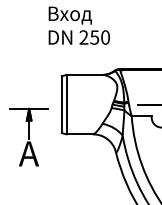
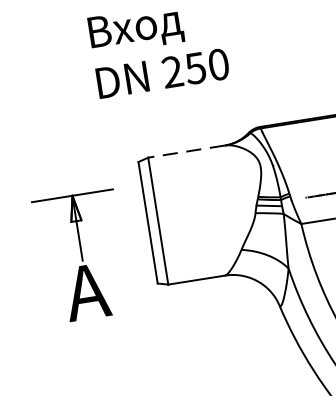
line: (84, 74) -> (186, 150), solid -> dashed
part: (28, 136) -> (80, 255), moved

